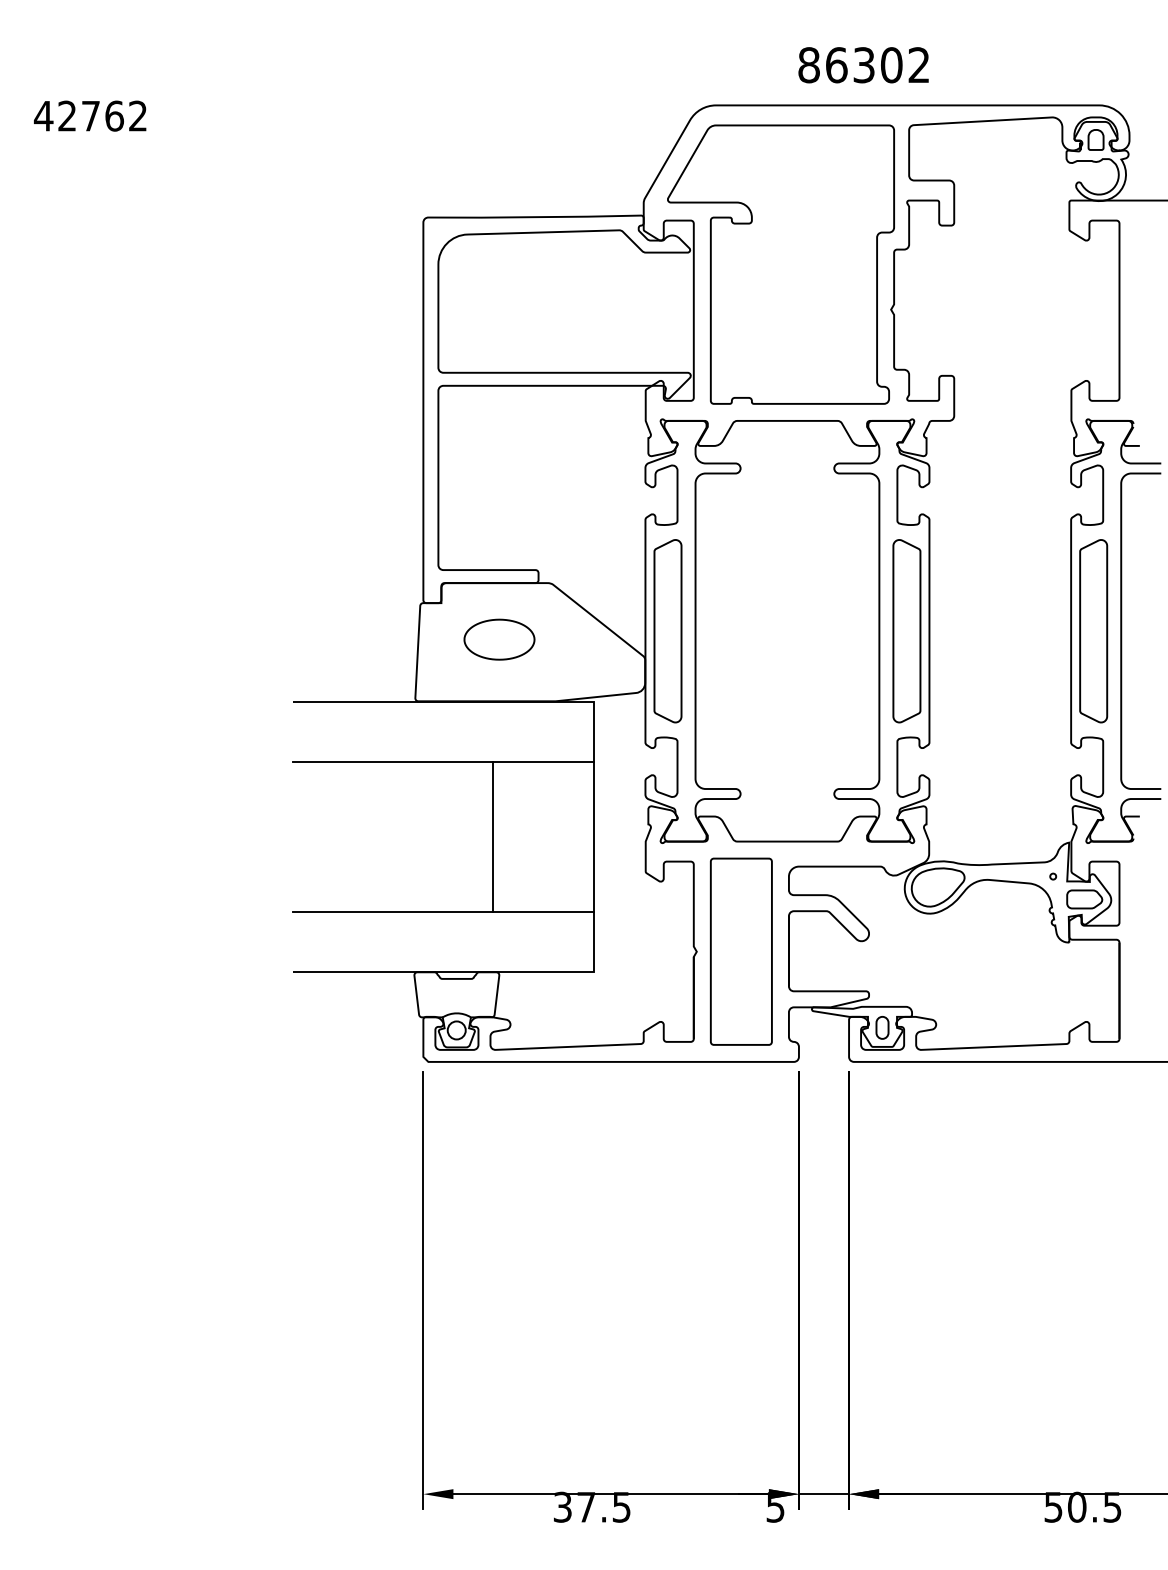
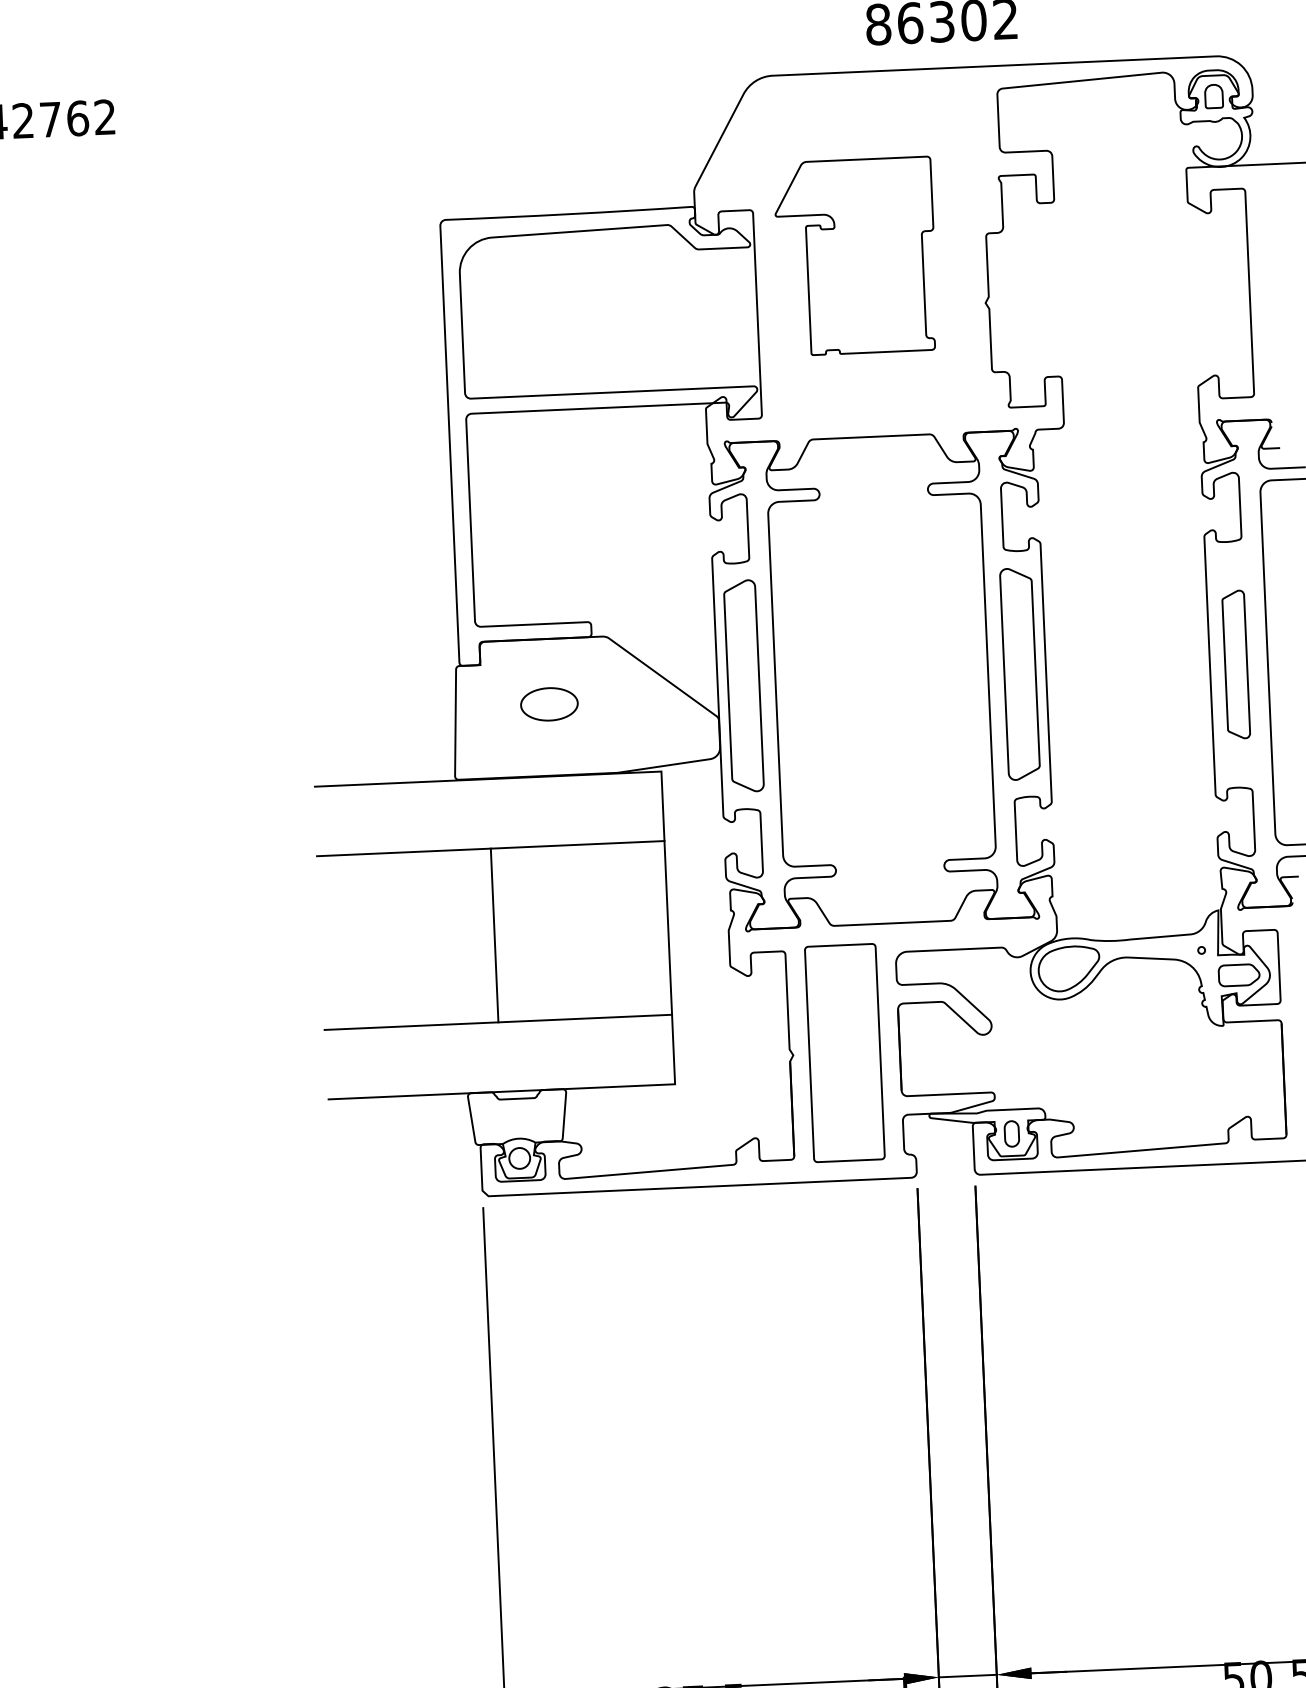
part: (780, 264) -> (855, 256), size x0.6
part: (1093, 631) -> (1235, 664), size x0.7
part: (499, 639) -> (549, 704), size x0.7
line: (493, 836) -> (494, 934), moved

